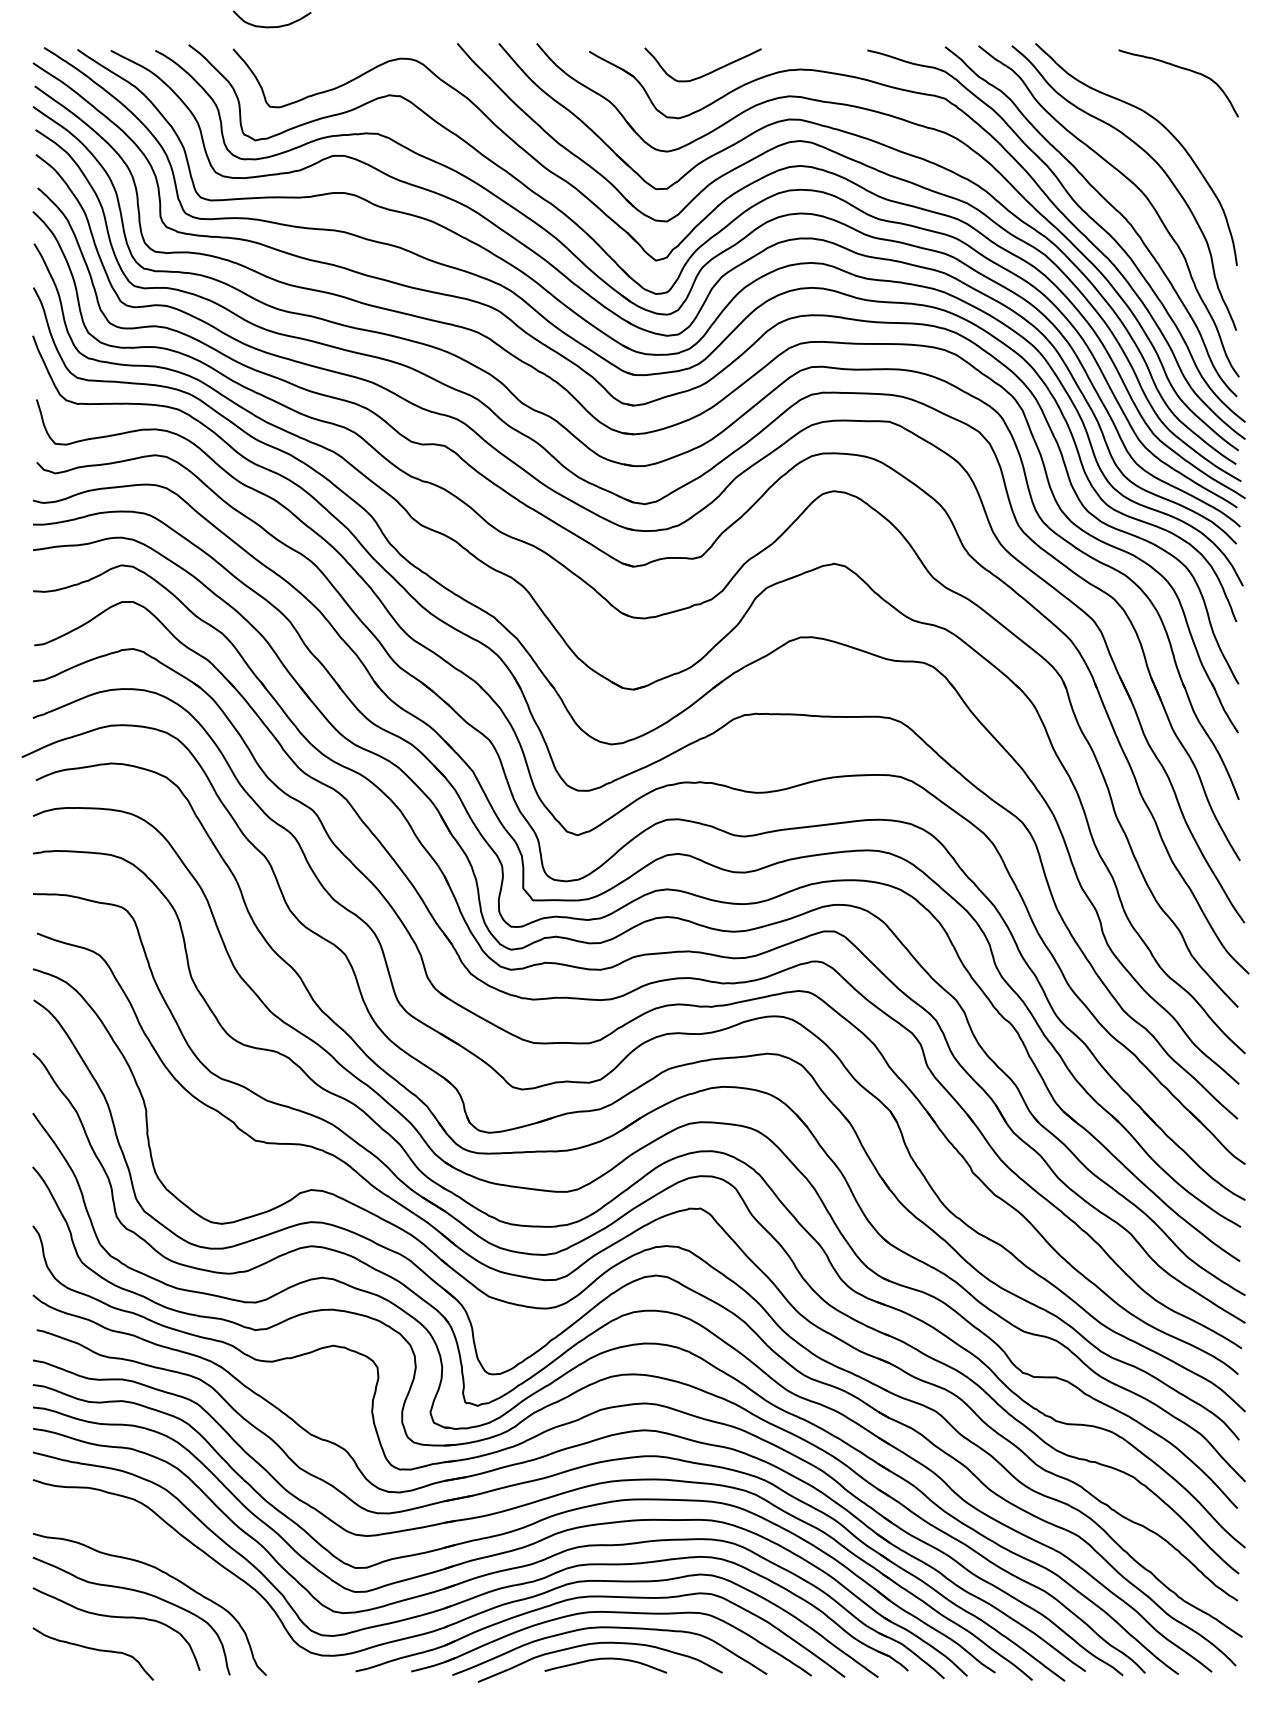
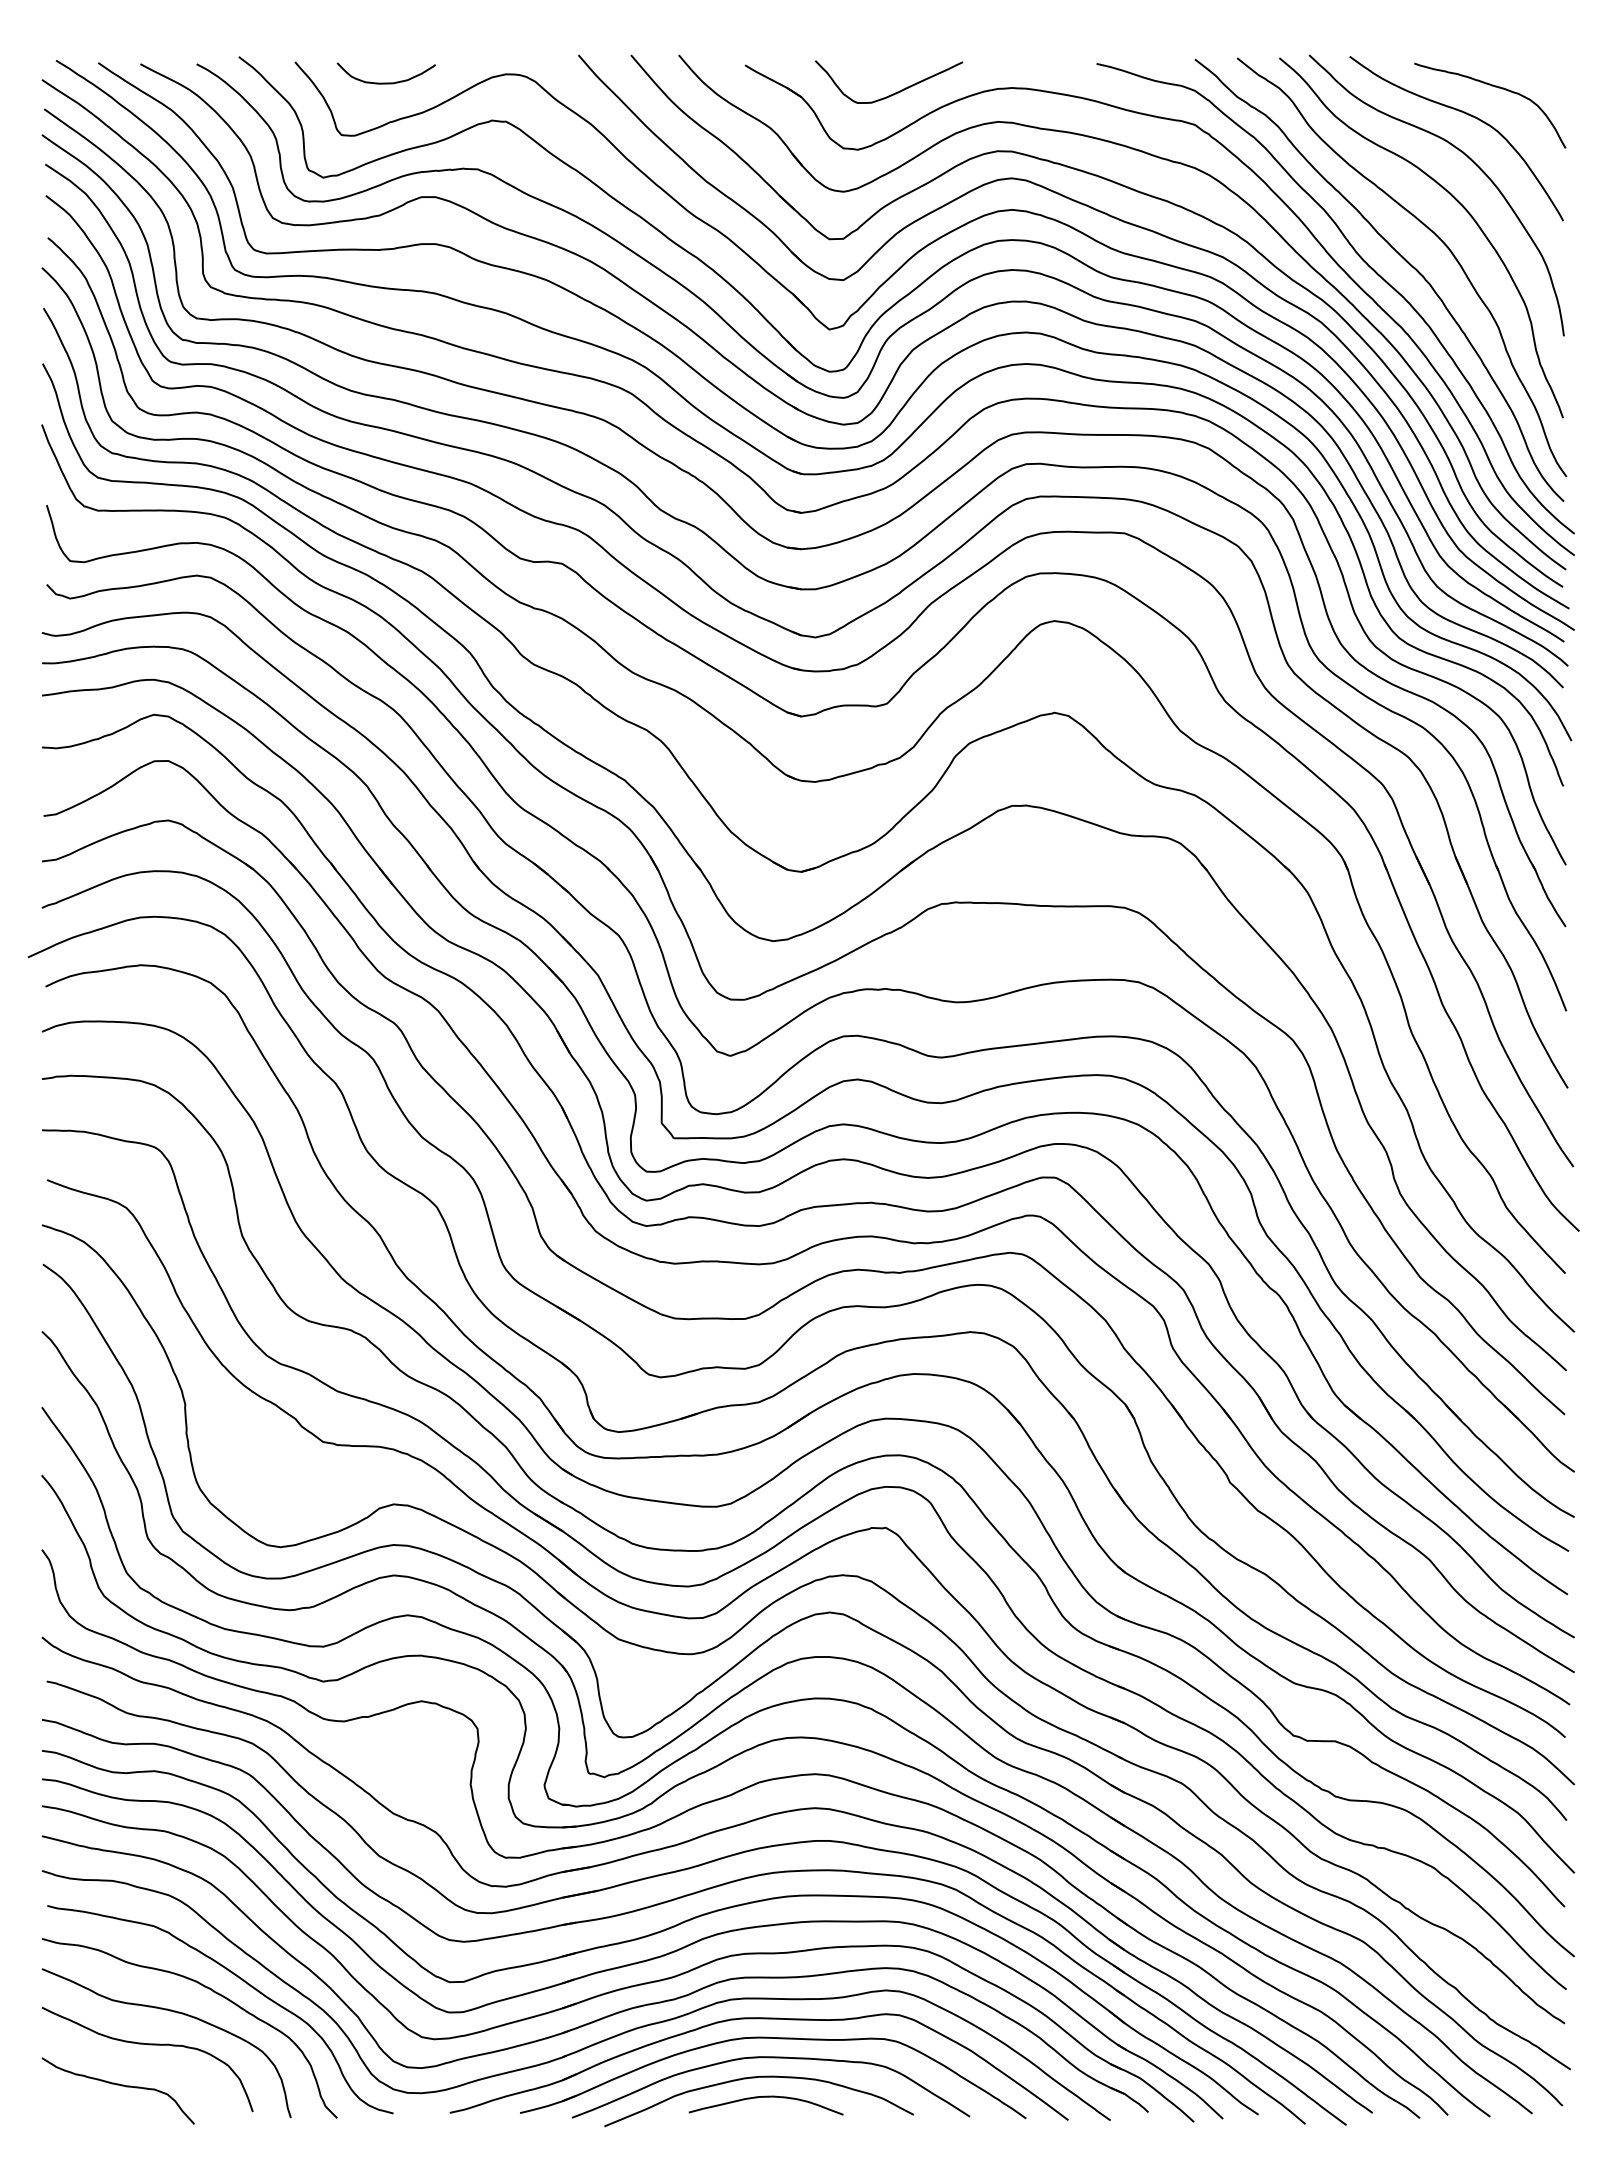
curve: (271, 26) -> (385, 82), moved
curve: (1161, 91) -> (1468, 115), added
curve: (190, 1566) -> (241, 1980), added

